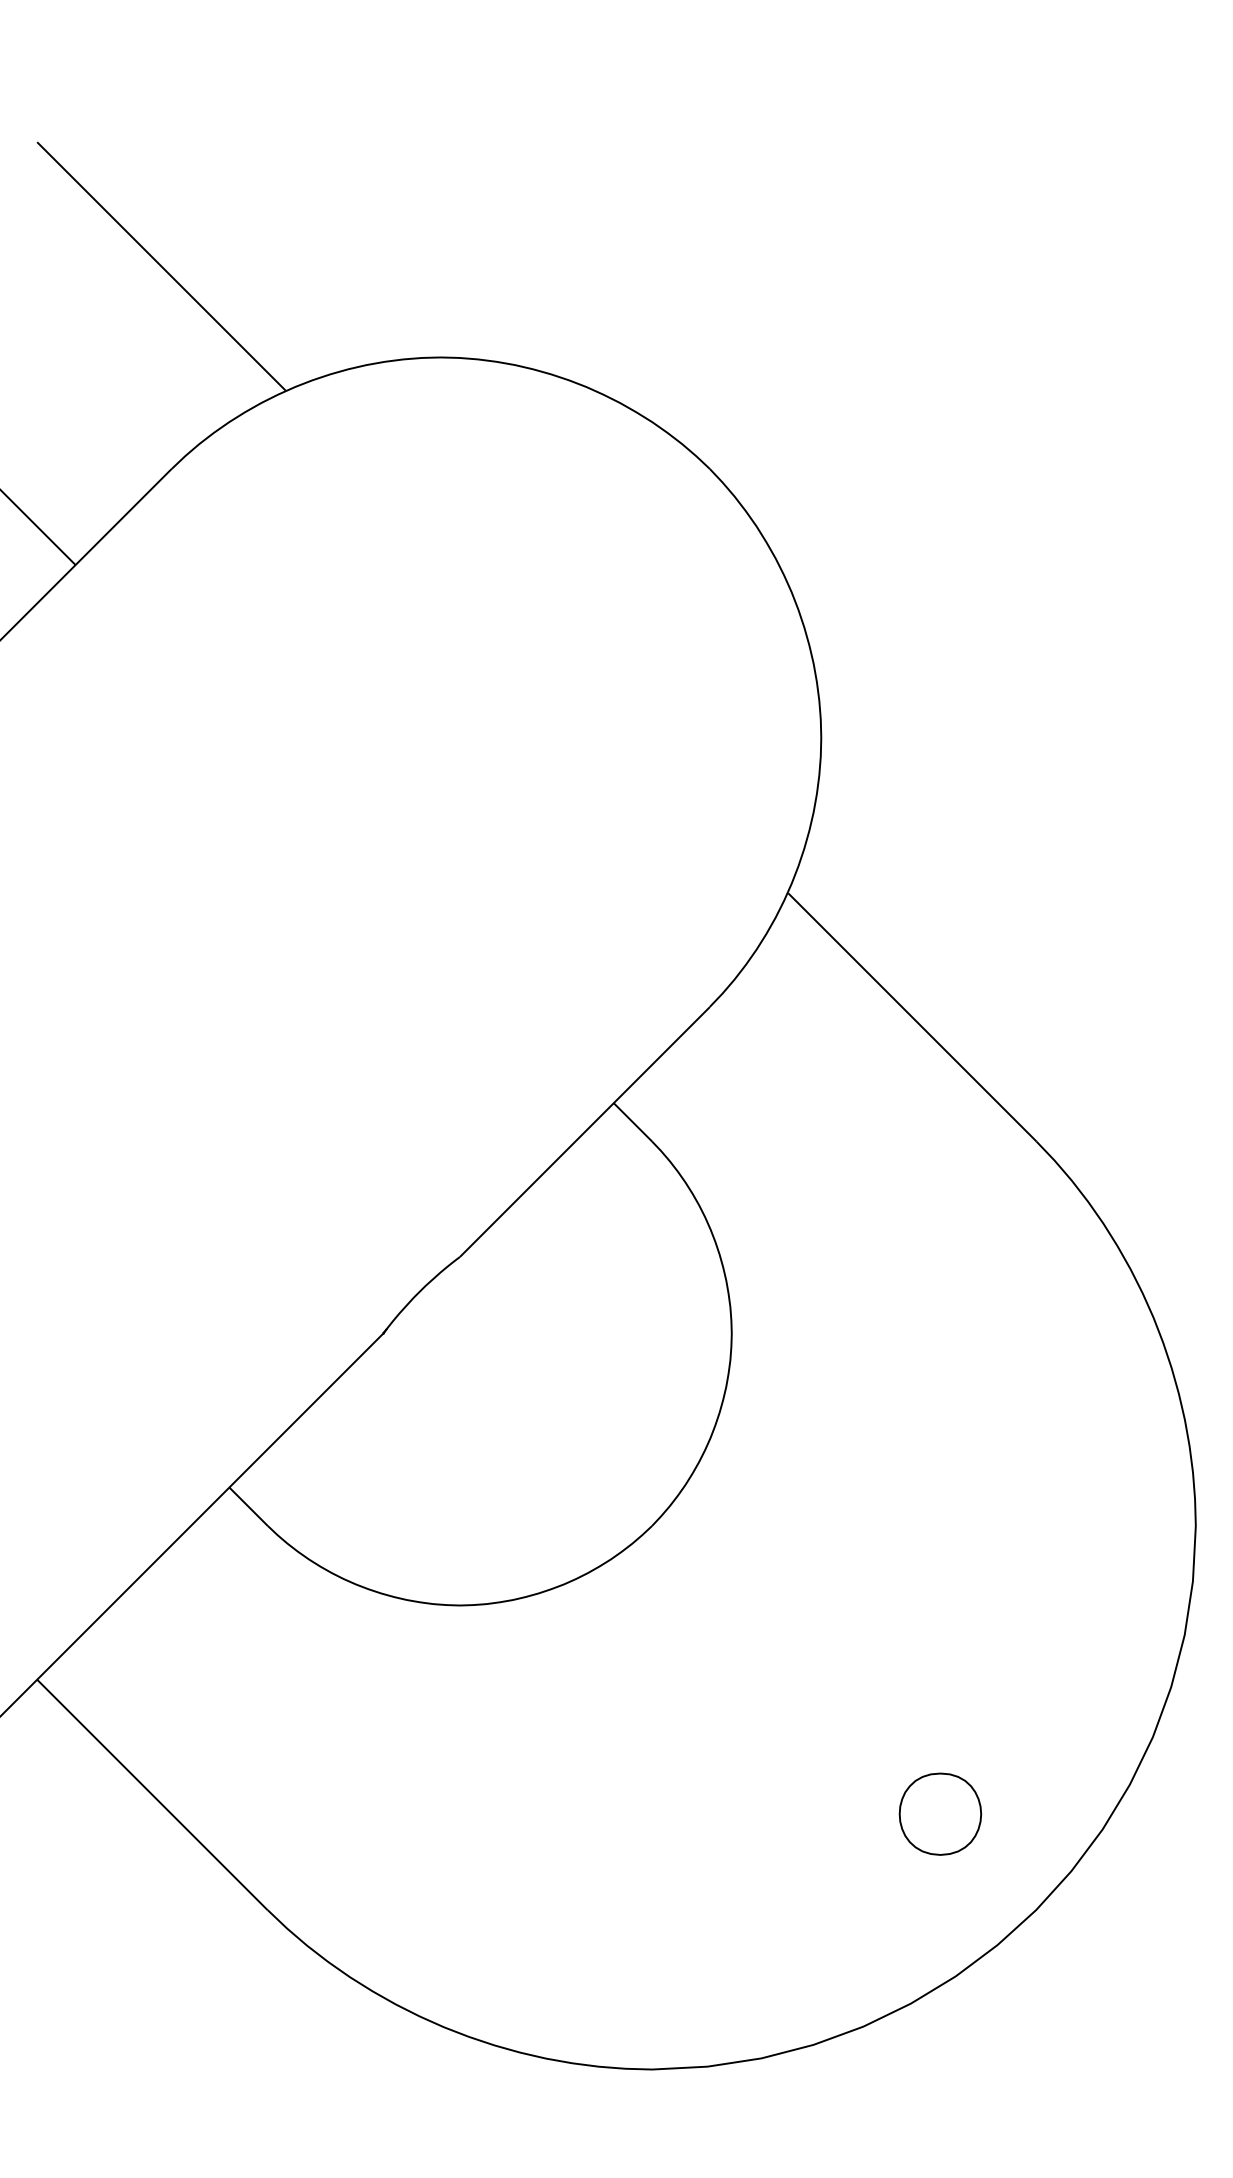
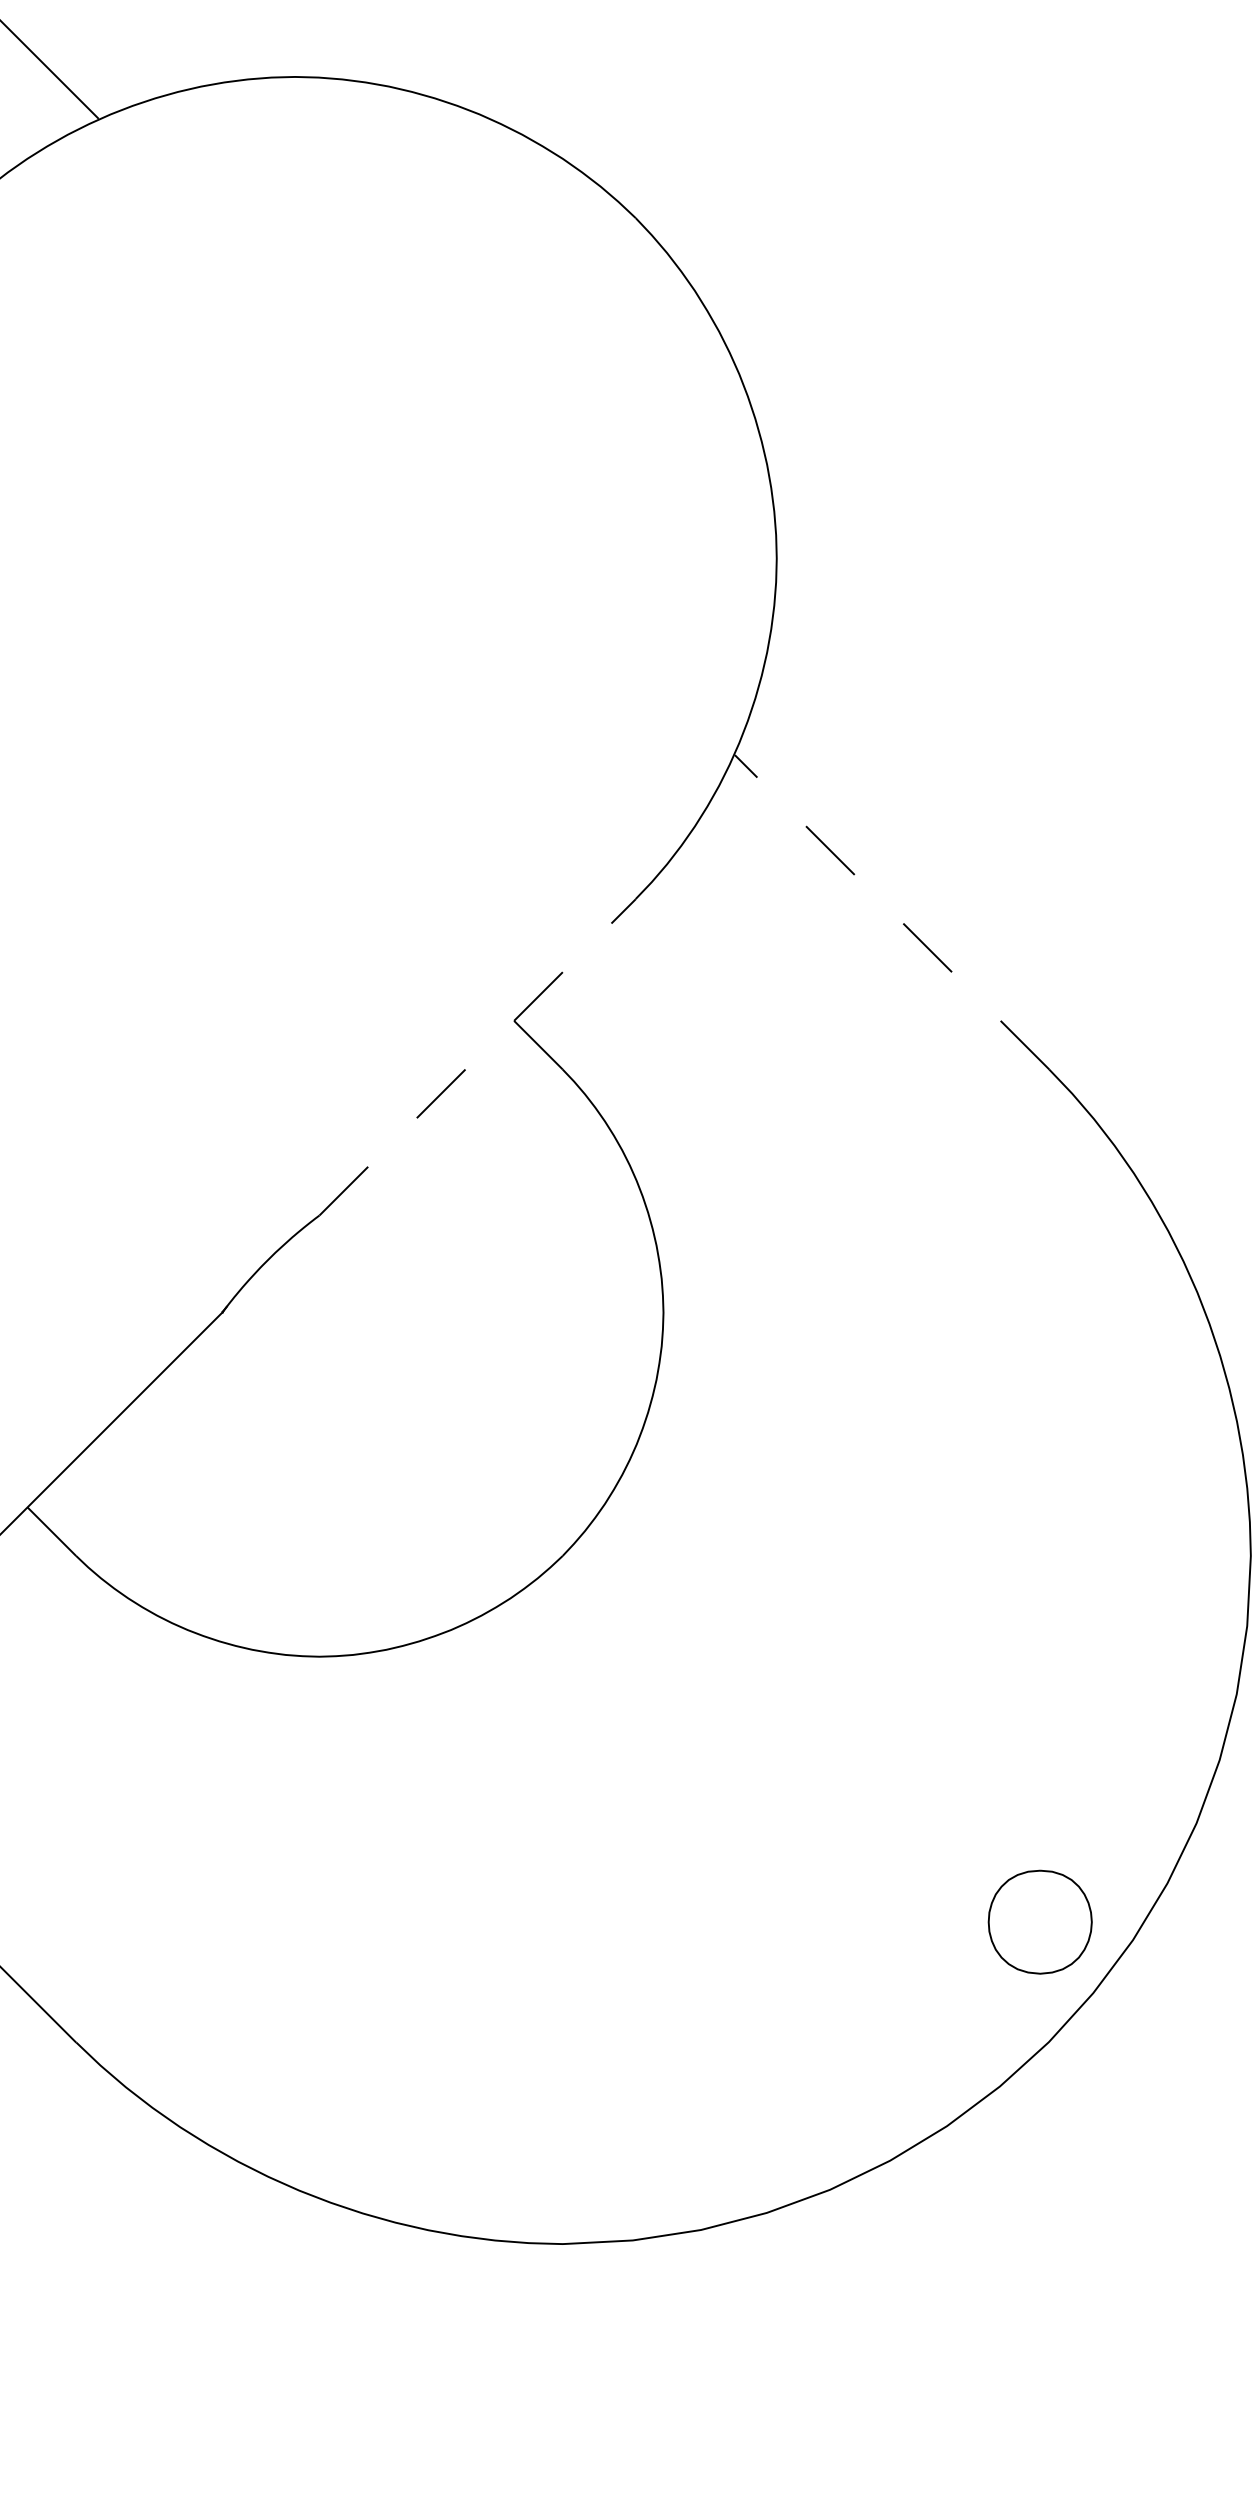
line: (912, 1017) -> (892, 912), solid -> dashed
line: (584, 1131) -> (477, 1056), solid -> dashed
part: (940, 1813) -> (1040, 1921), moved

